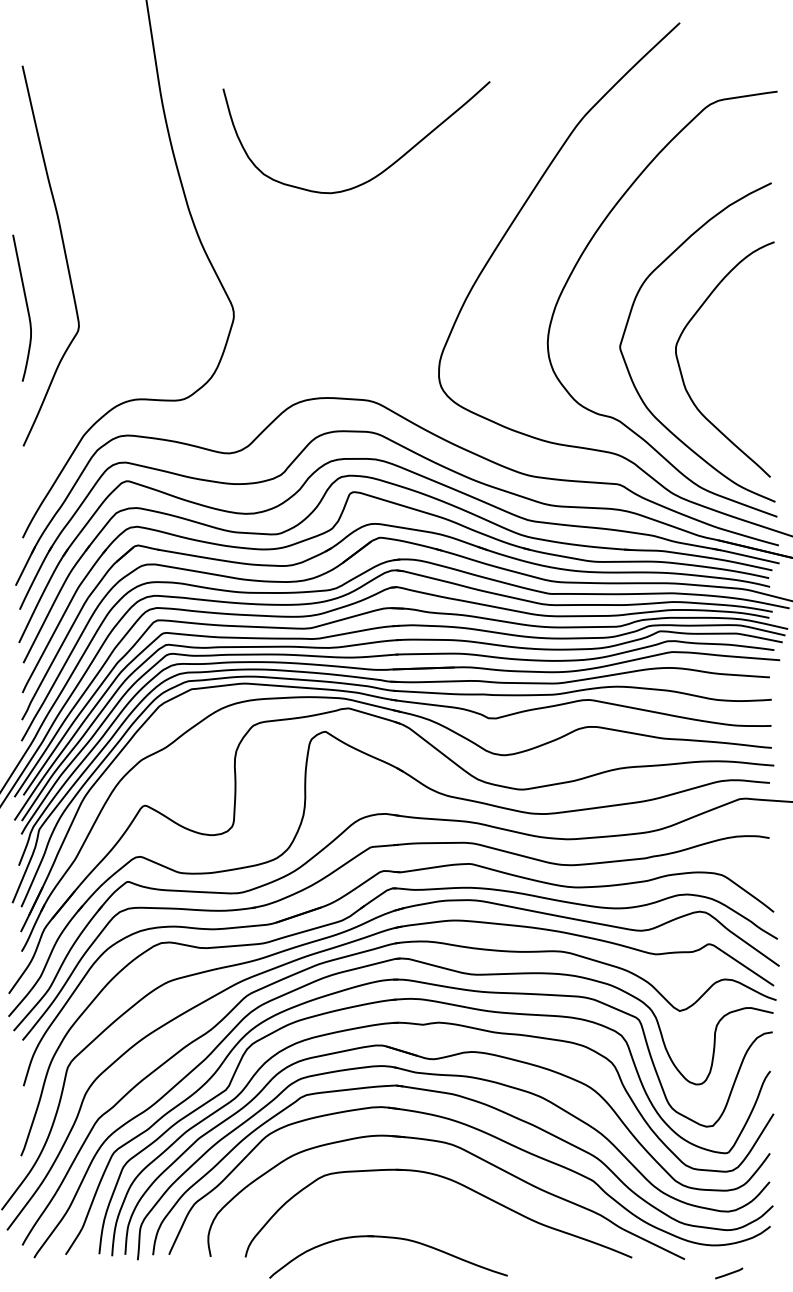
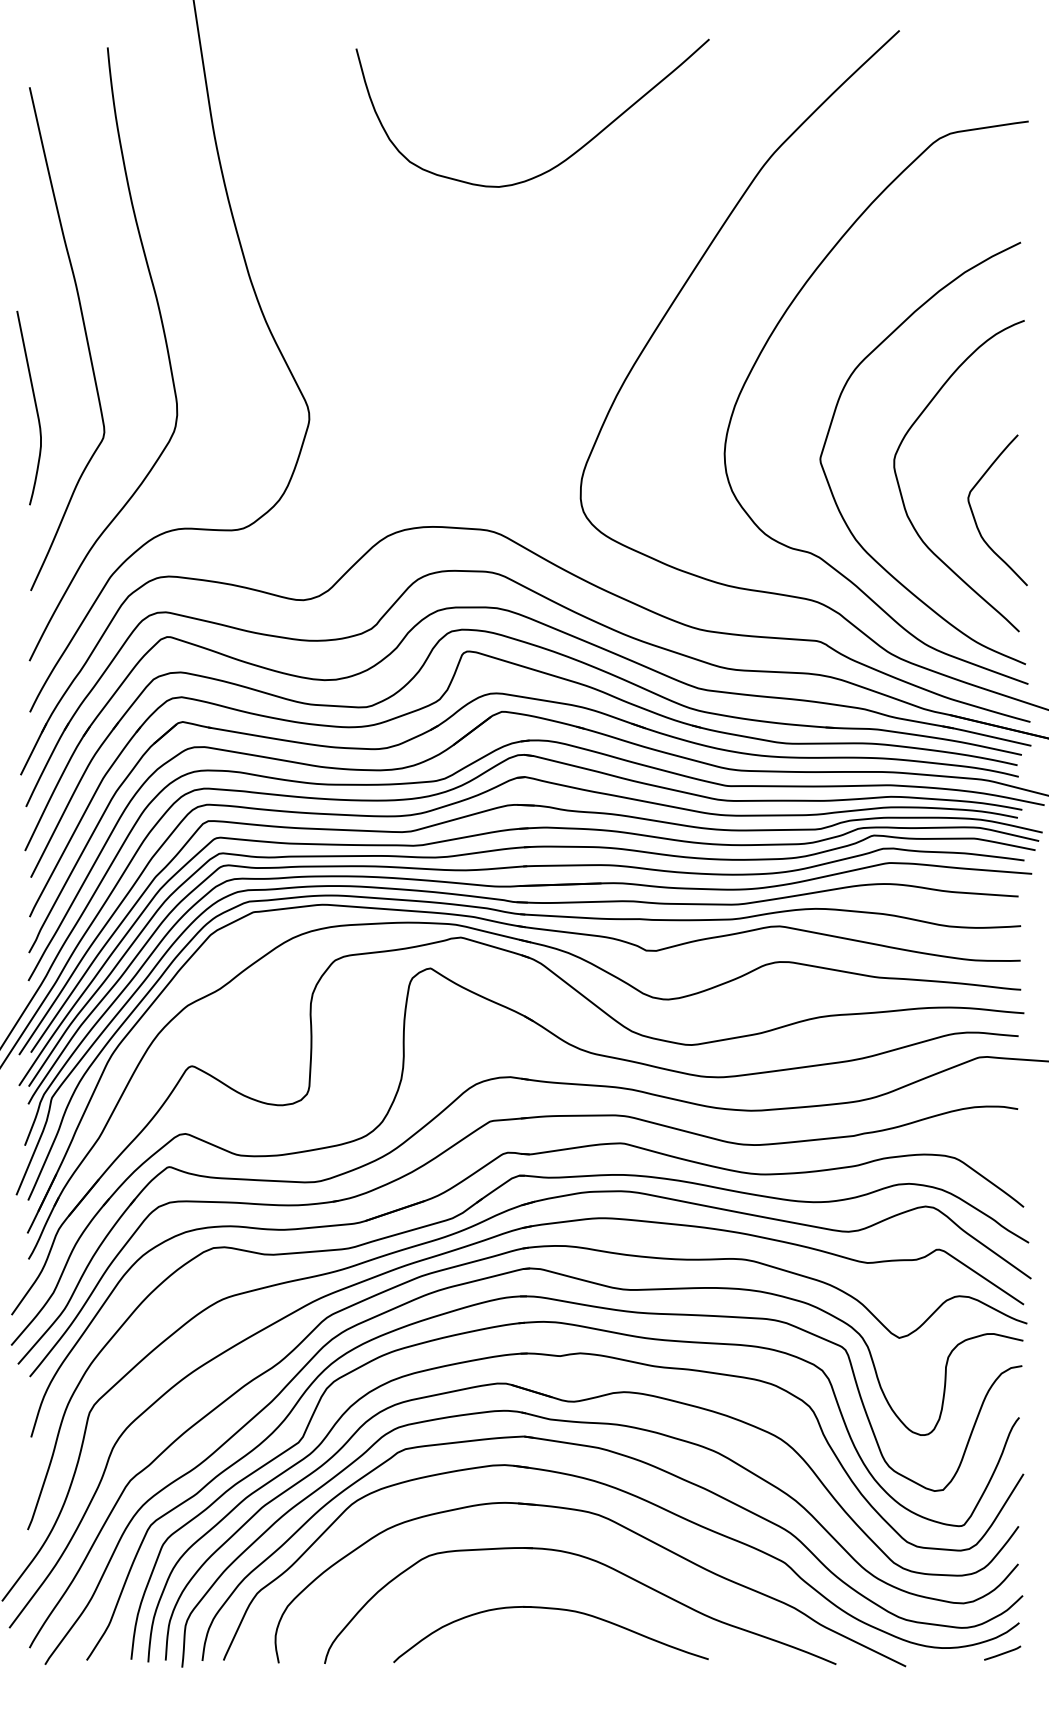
curve: (383, 170) -> (568, 156), moved
curve: (125, 260) -> (165, 345), added
curve: (737, 391) -> (975, 518), added
part: (388, 1238) -> (550, 1609), moved
line: (729, 1272) -> (1002, 1652), moved

